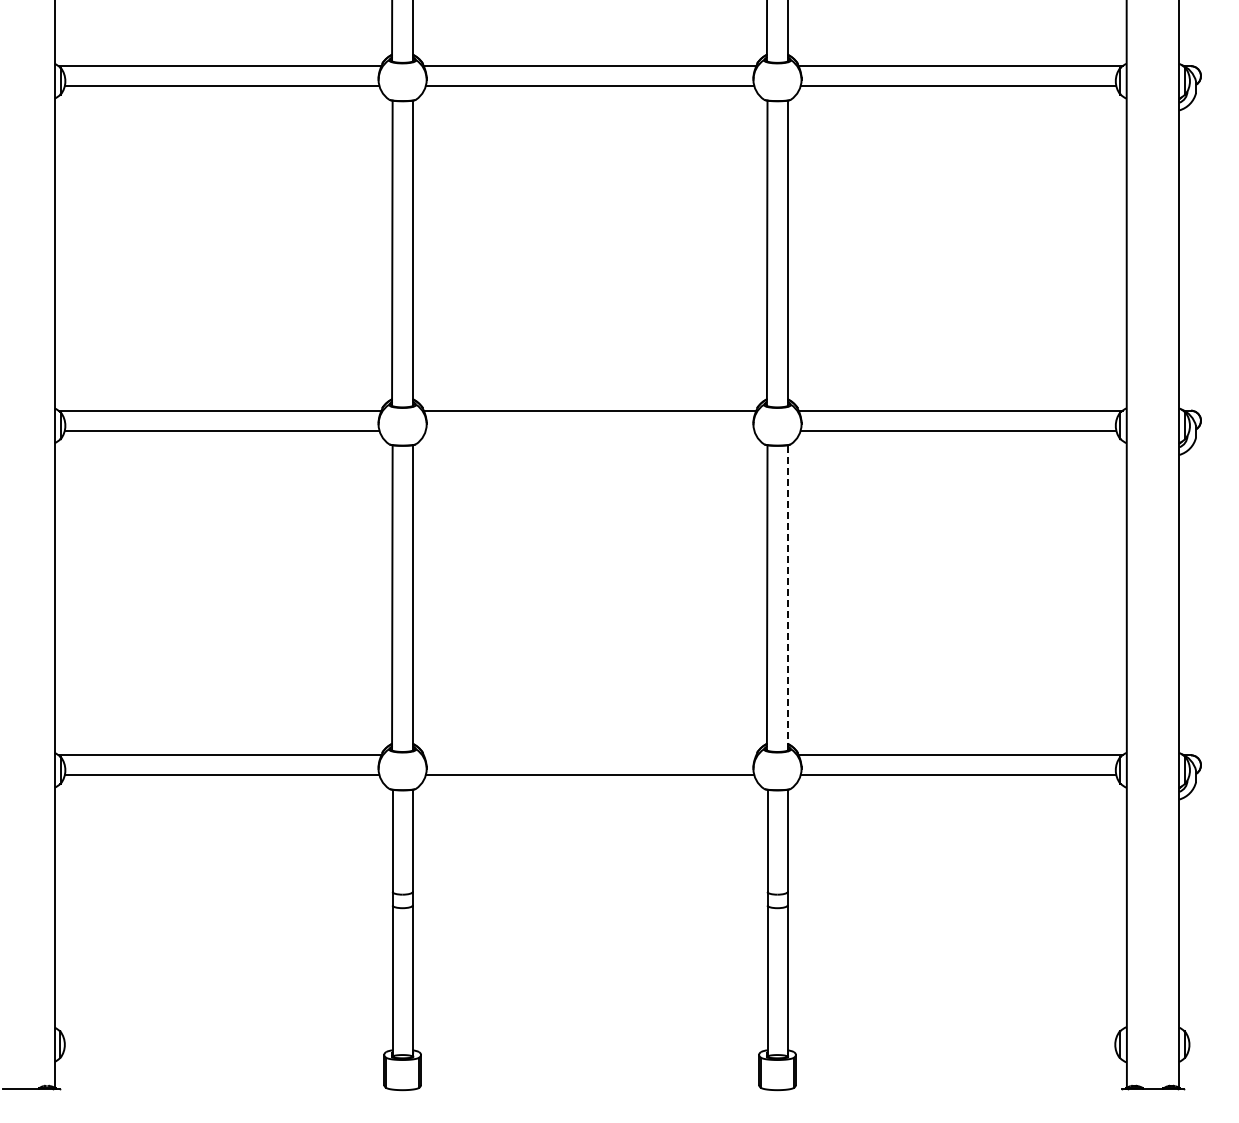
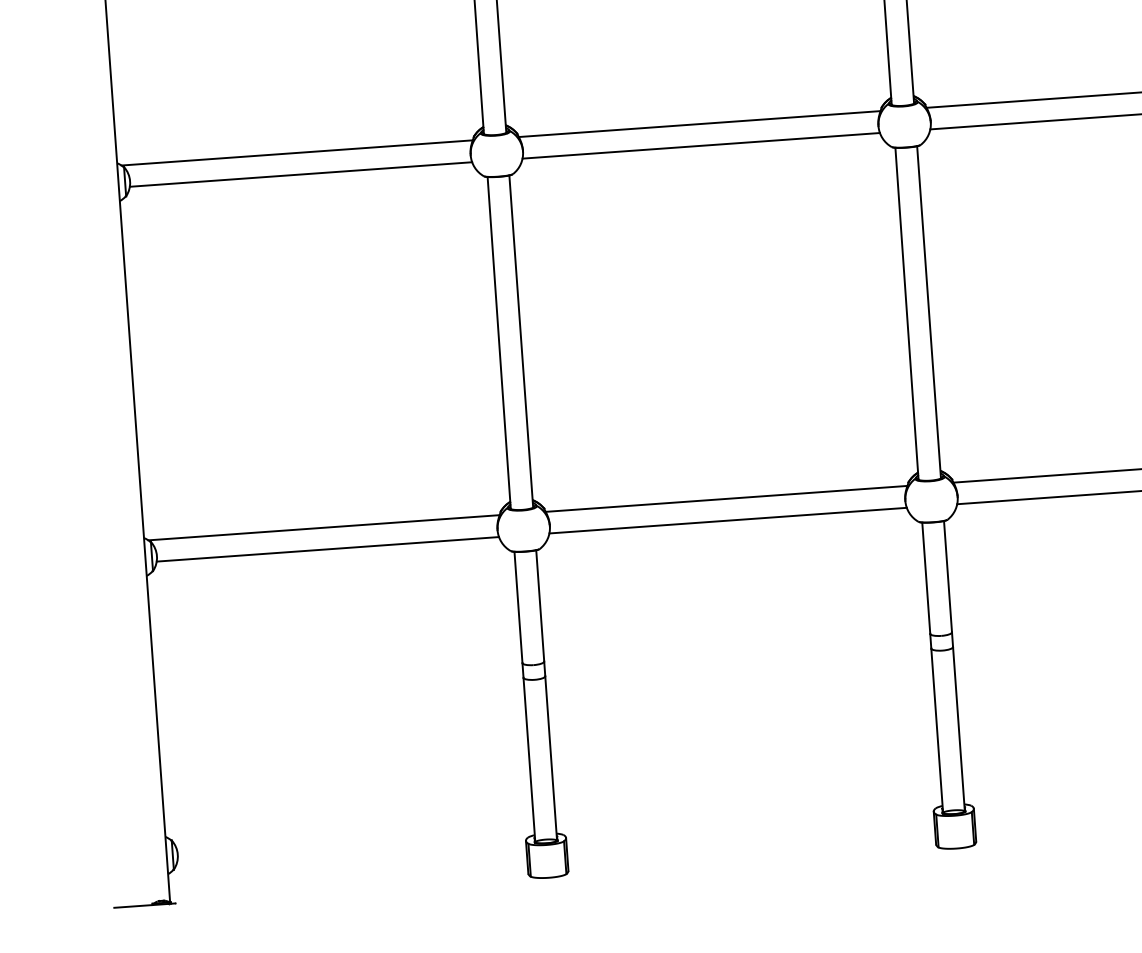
line: (589, 430) -> (700, 145), added
line: (787, 597) -> (929, 311), dashed -> solid
line: (589, 755) -> (725, 499), added

